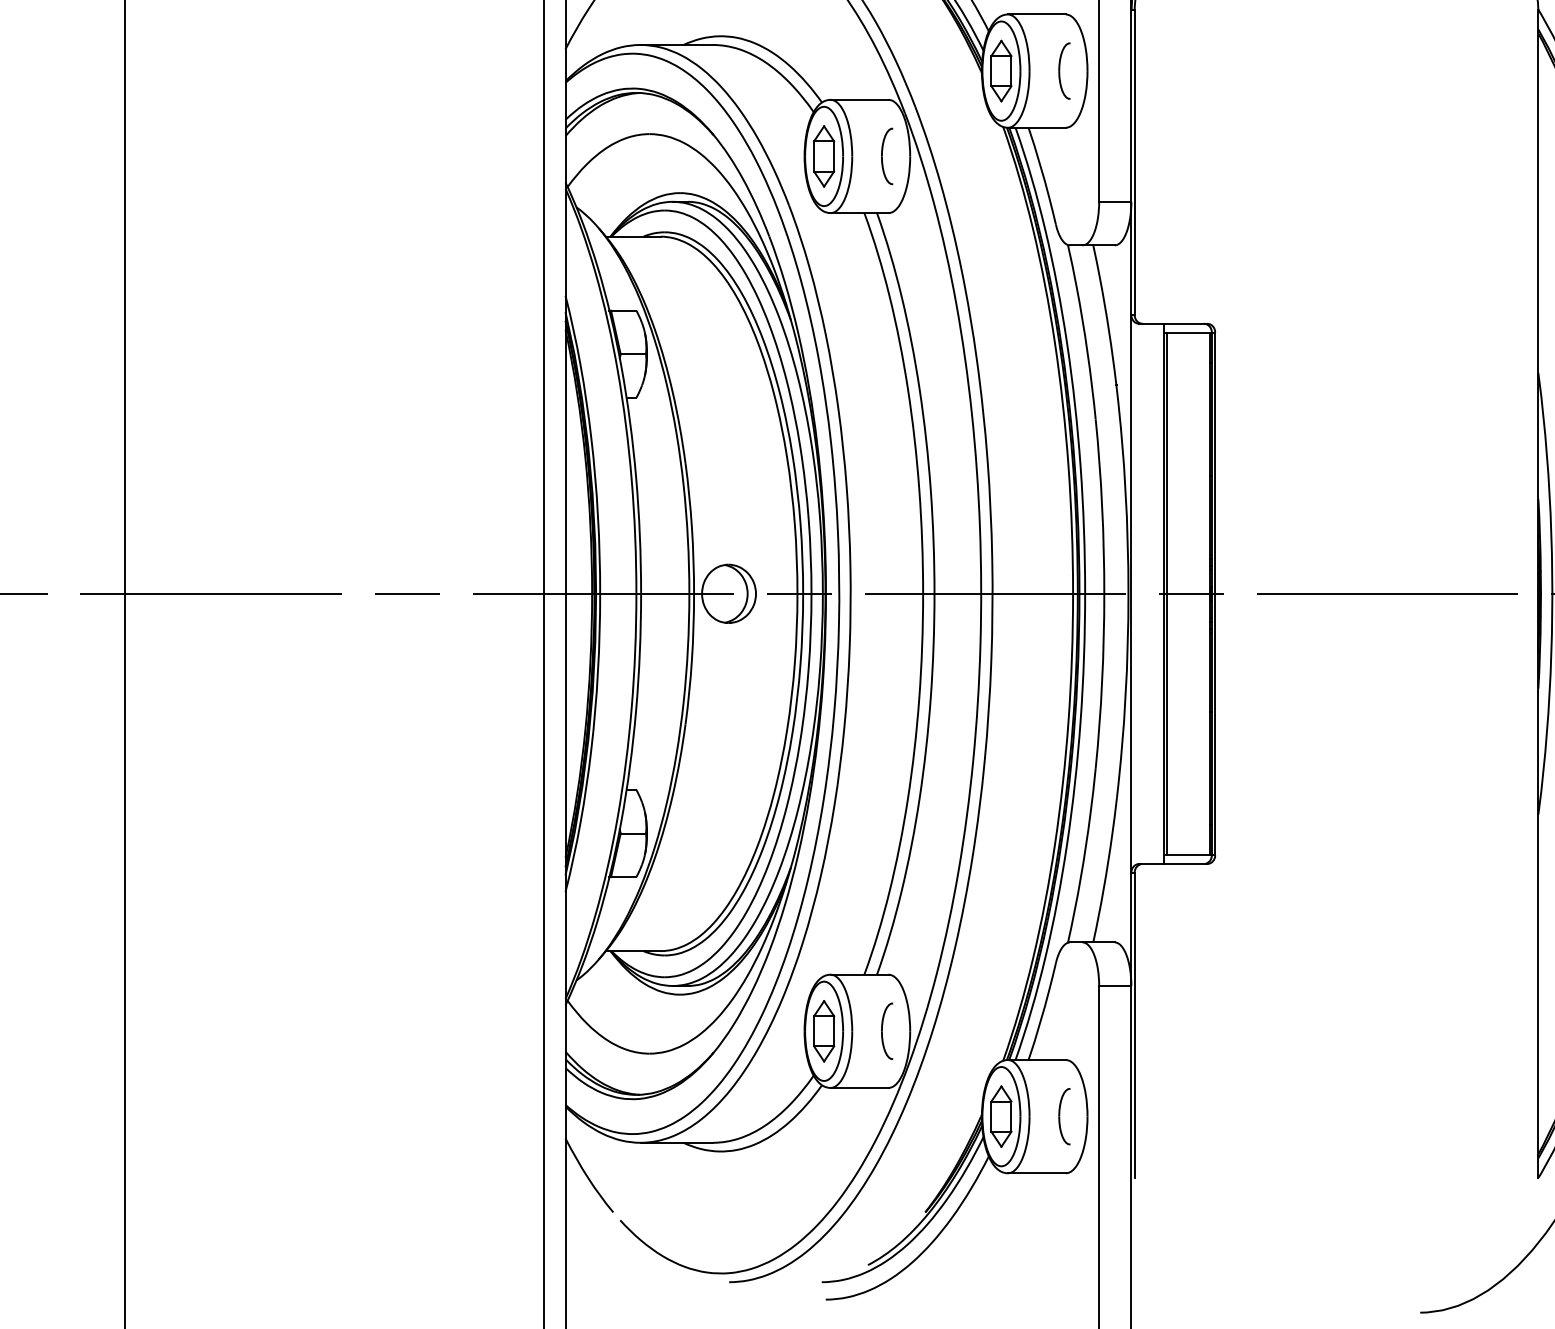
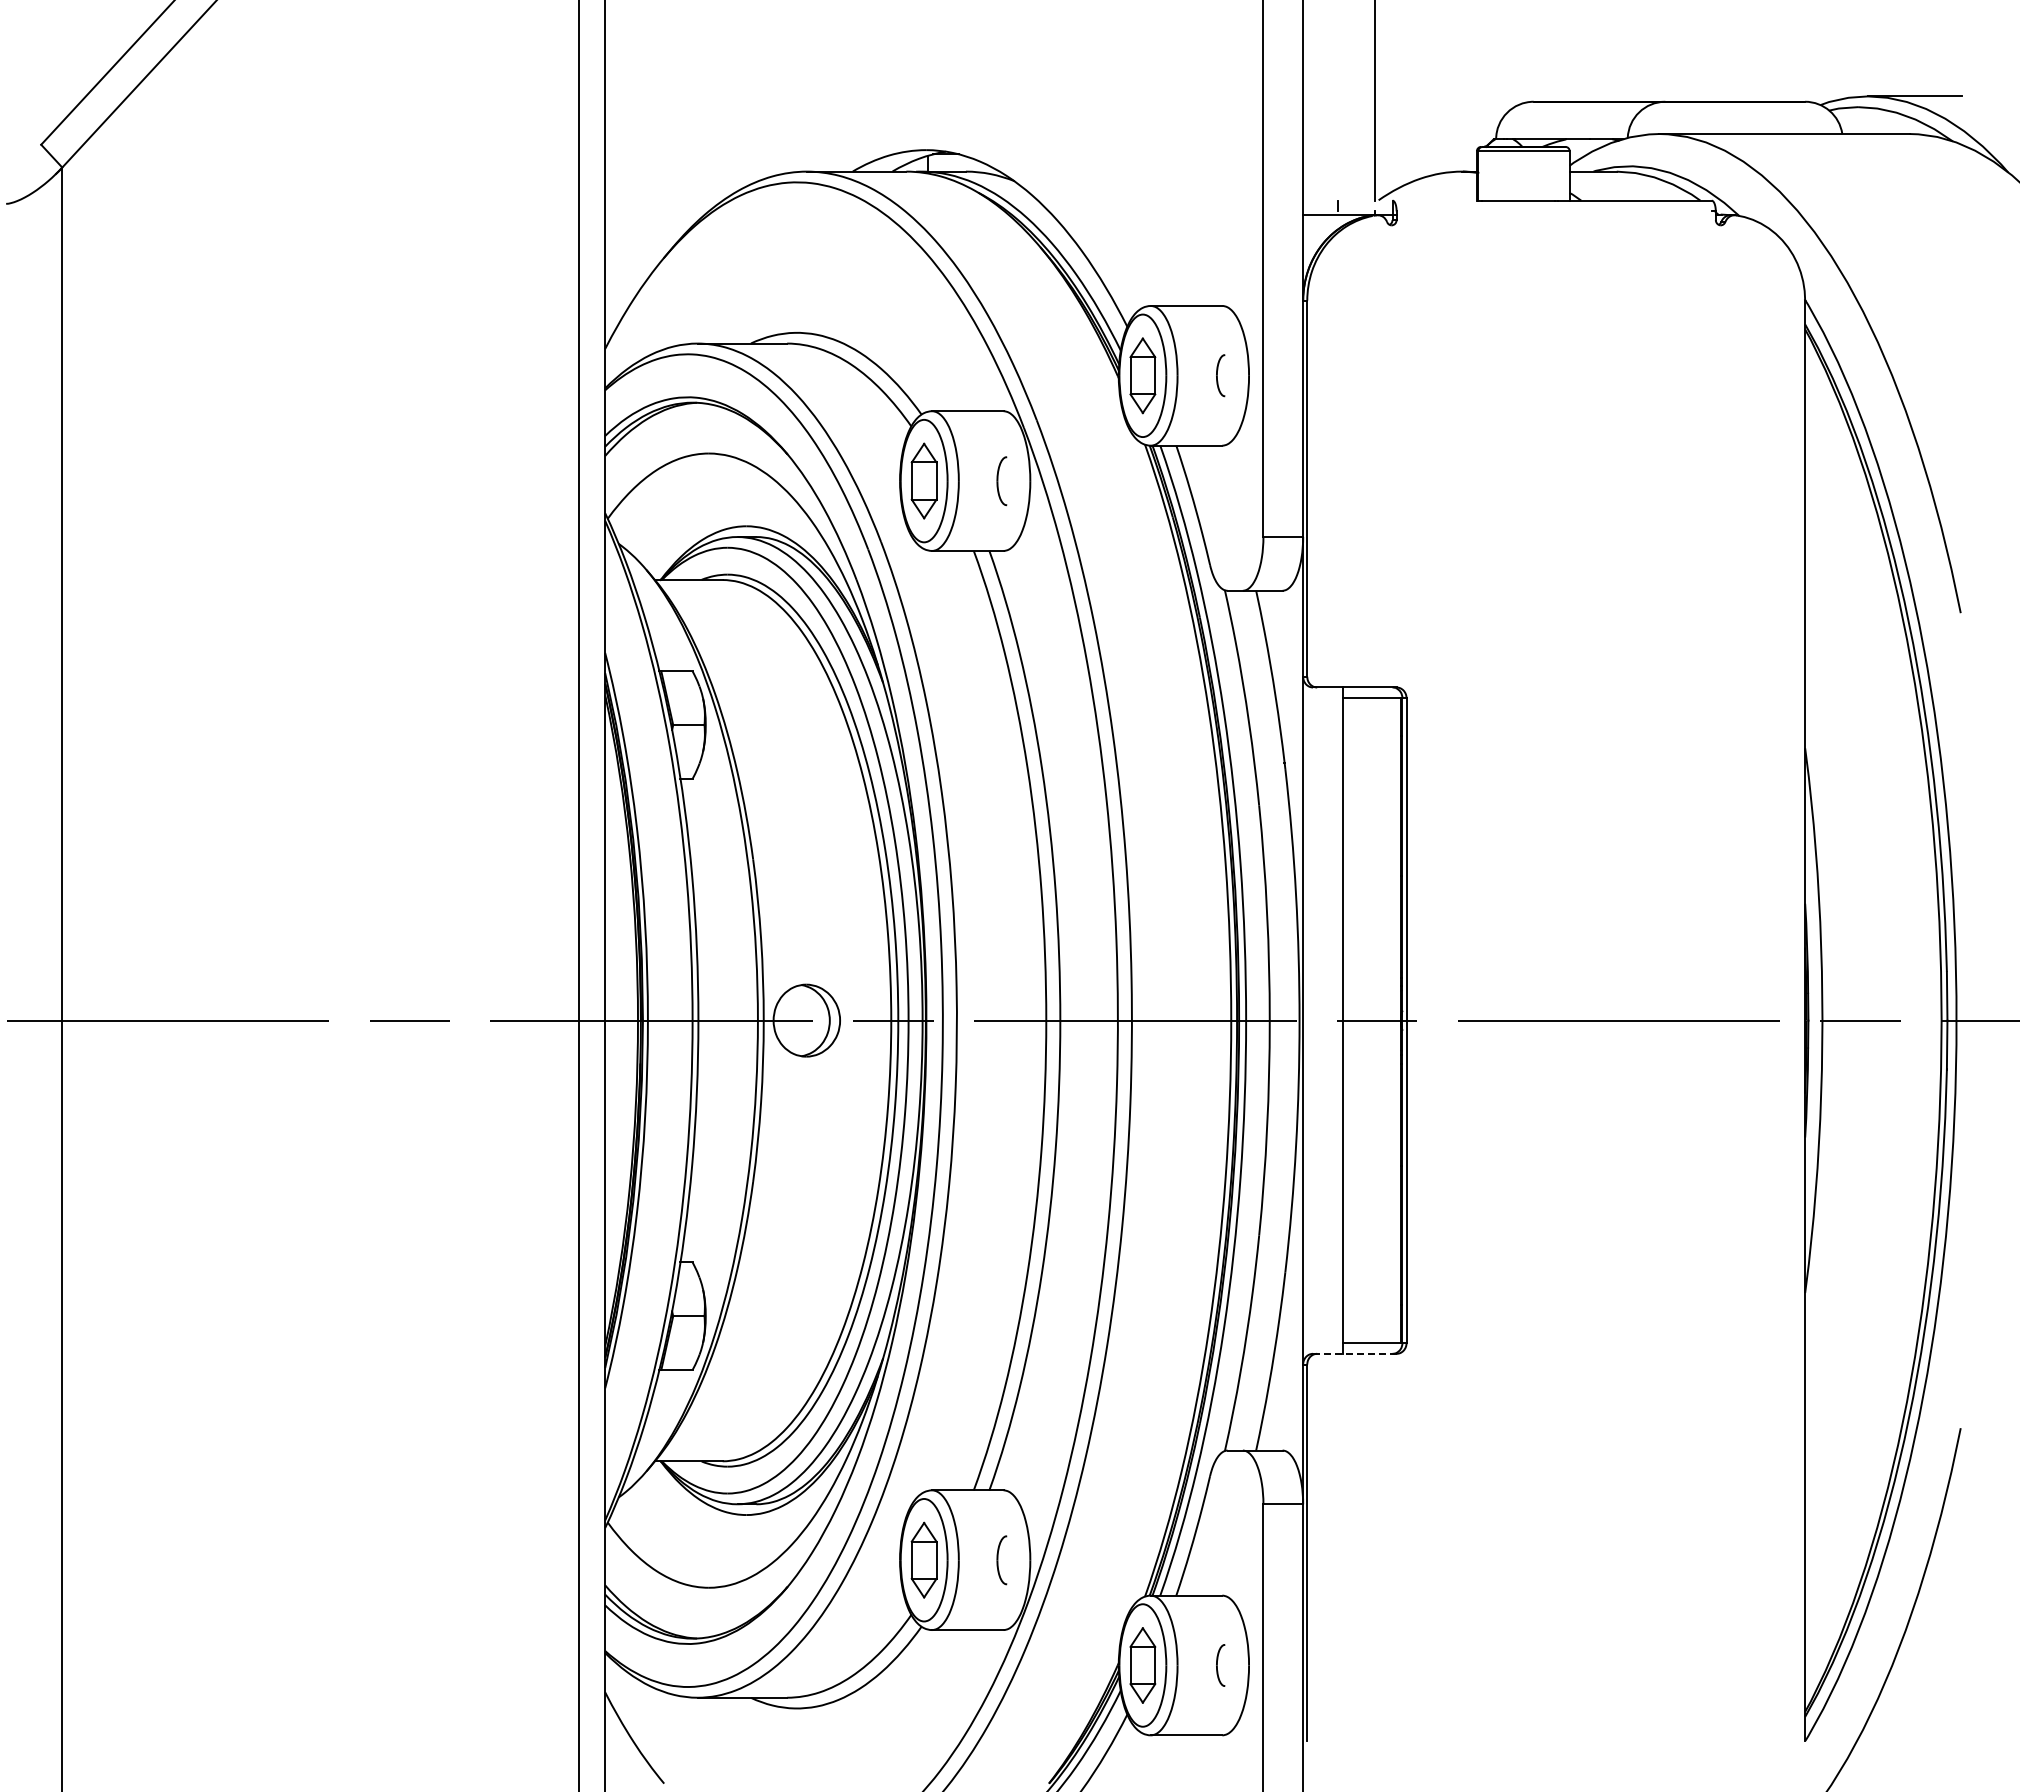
part: (1064, 70) -> (1220, 375), size x0.6
part: (886, 156) -> (1001, 481), size x0.7
line: (1166, 593) -> (1346, 1020), removed
line: (1172, 863) -> (1354, 1353), solid -> dashed
part: (886, 1031) -> (1001, 1560), size x0.7
part: (1064, 1116) -> (1220, 1665), size x0.6

